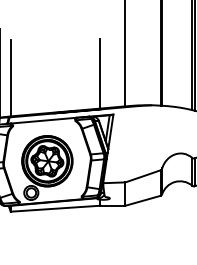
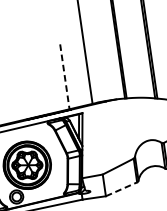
line: (100, 73) -> (64, 76), solid -> dashed
line: (143, 200) -> (121, 188), solid -> dashed

